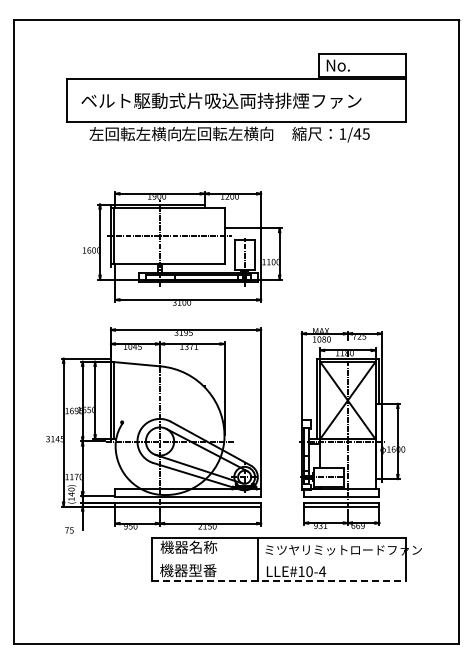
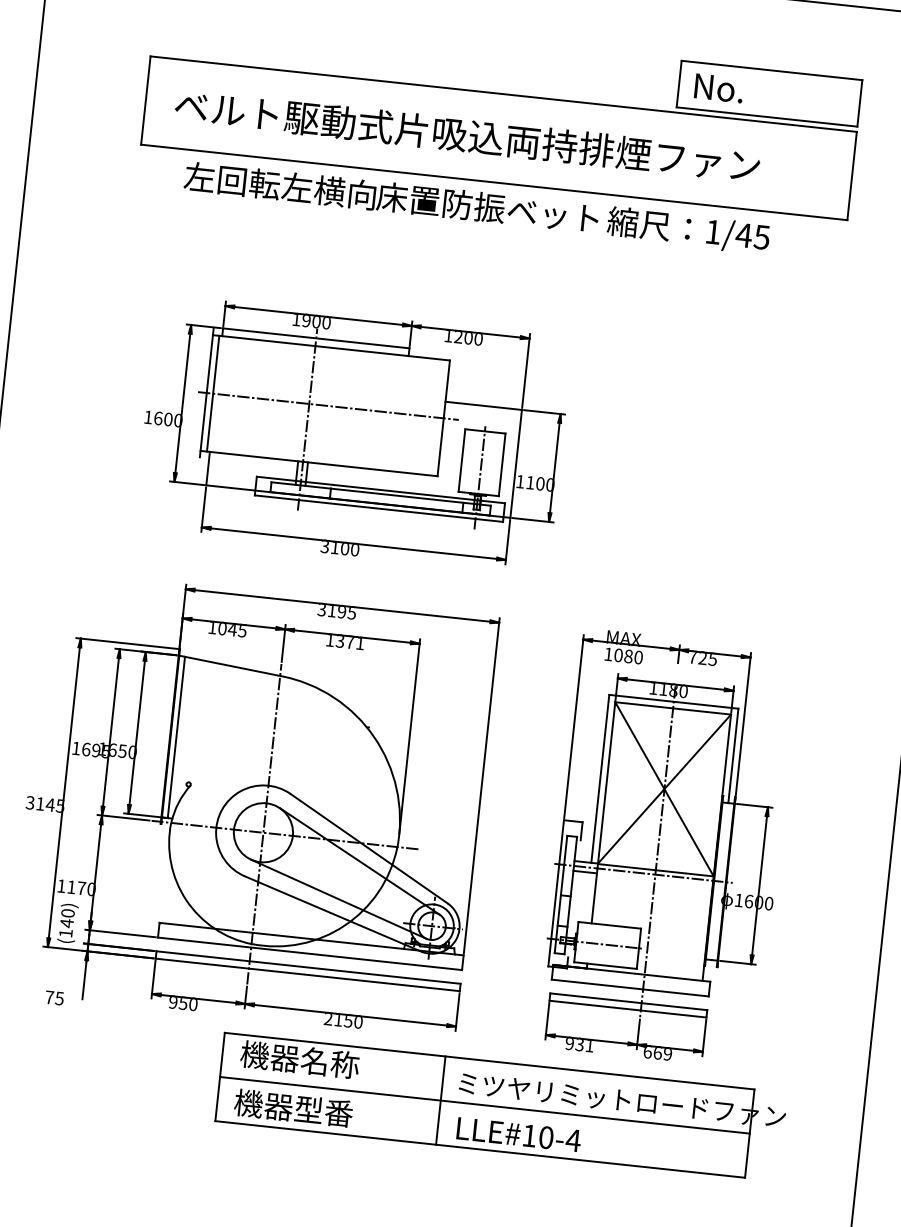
text: (234, 133) -> (487, 206), 左回転左横向 -> 床置防振ベット
line: (278, 559) -> (484, 1105), added
line: (278, 580) -> (479, 1149), dashed -> solid

